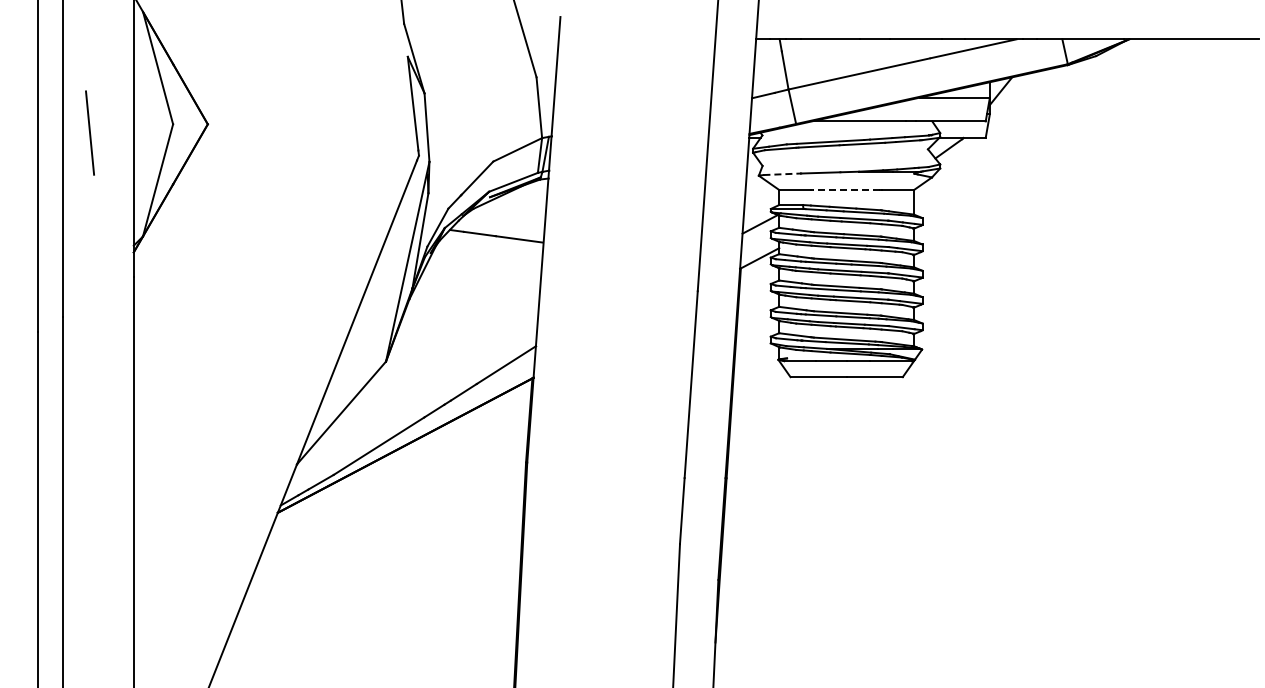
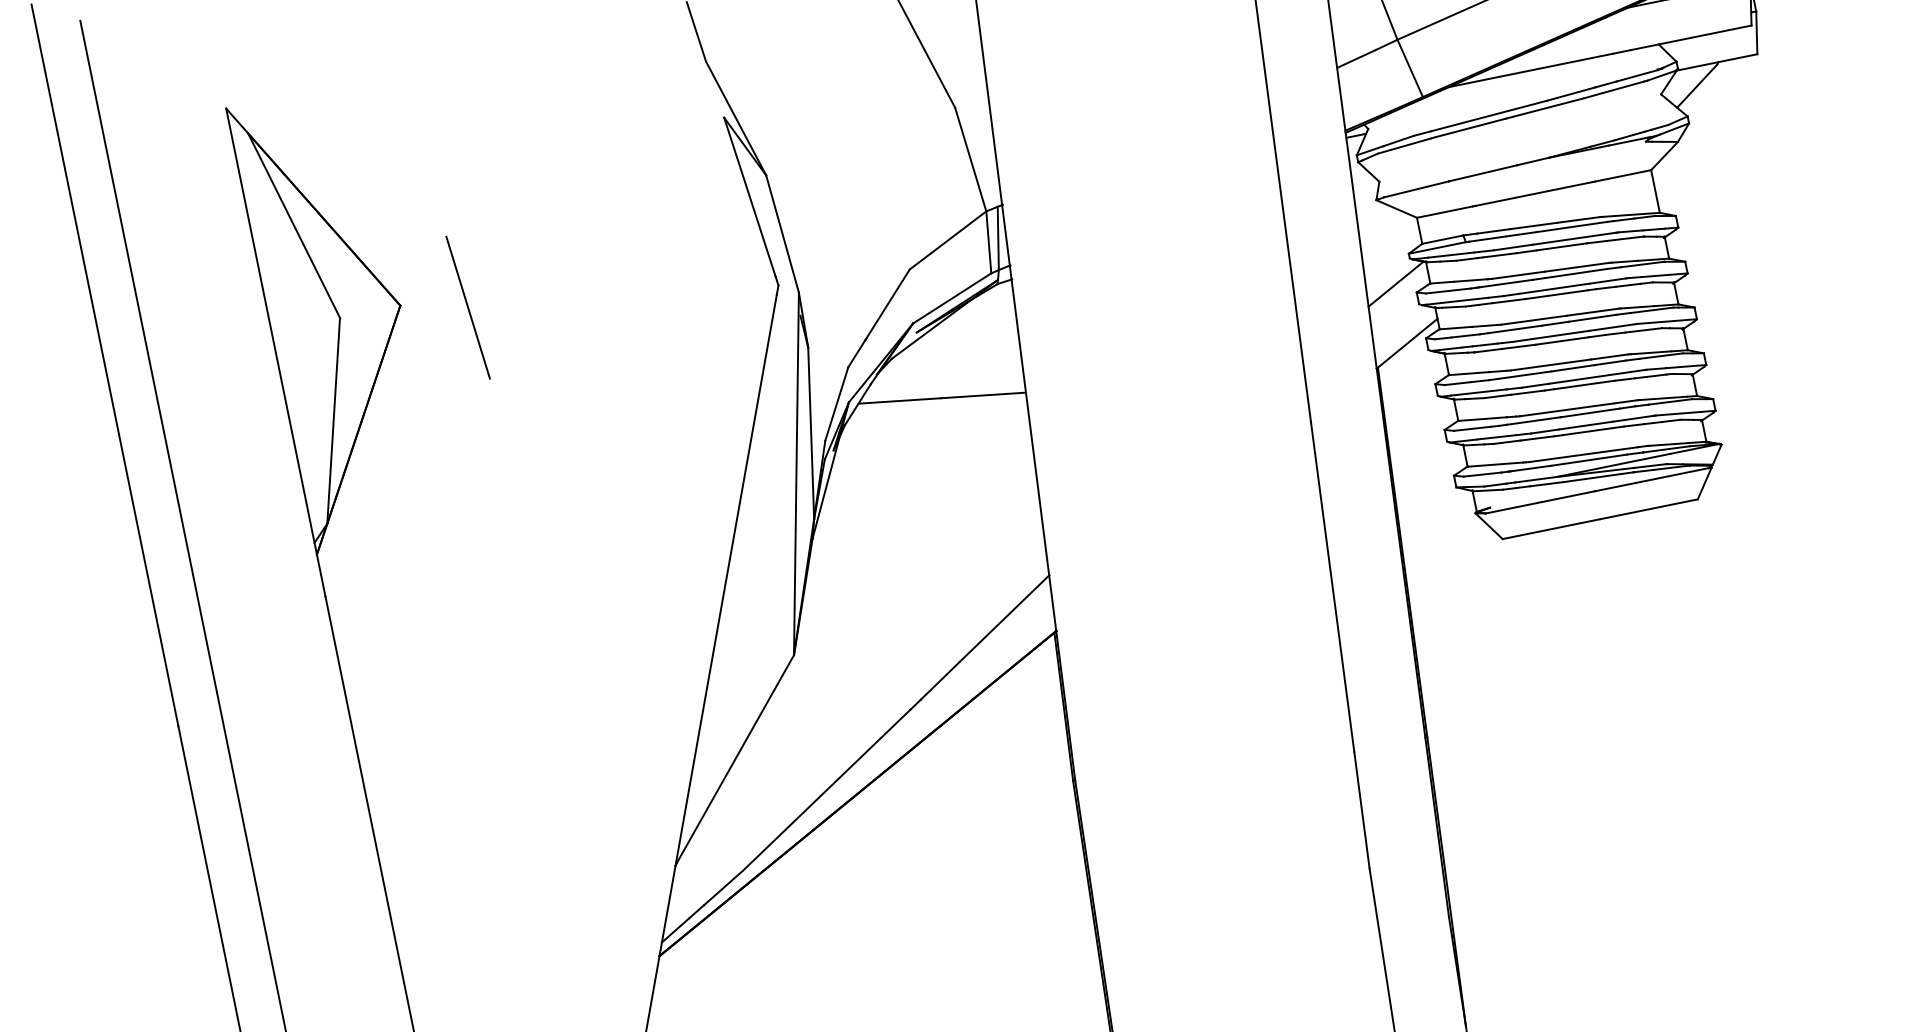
line: (89, 132) -> (466, 306), moved
line: (782, 174) -> (1417, 189), dashed -> solid
line: (846, 190) -> (1533, 194), dashed -> solid

